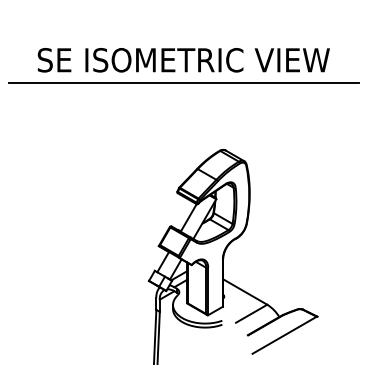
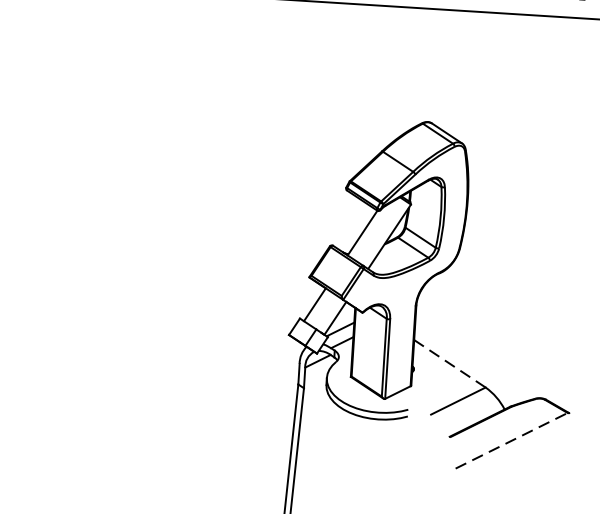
line: (244, 291) -> (448, 362), solid -> dashed
line: (285, 335) -> (513, 441), solid -> dashed

